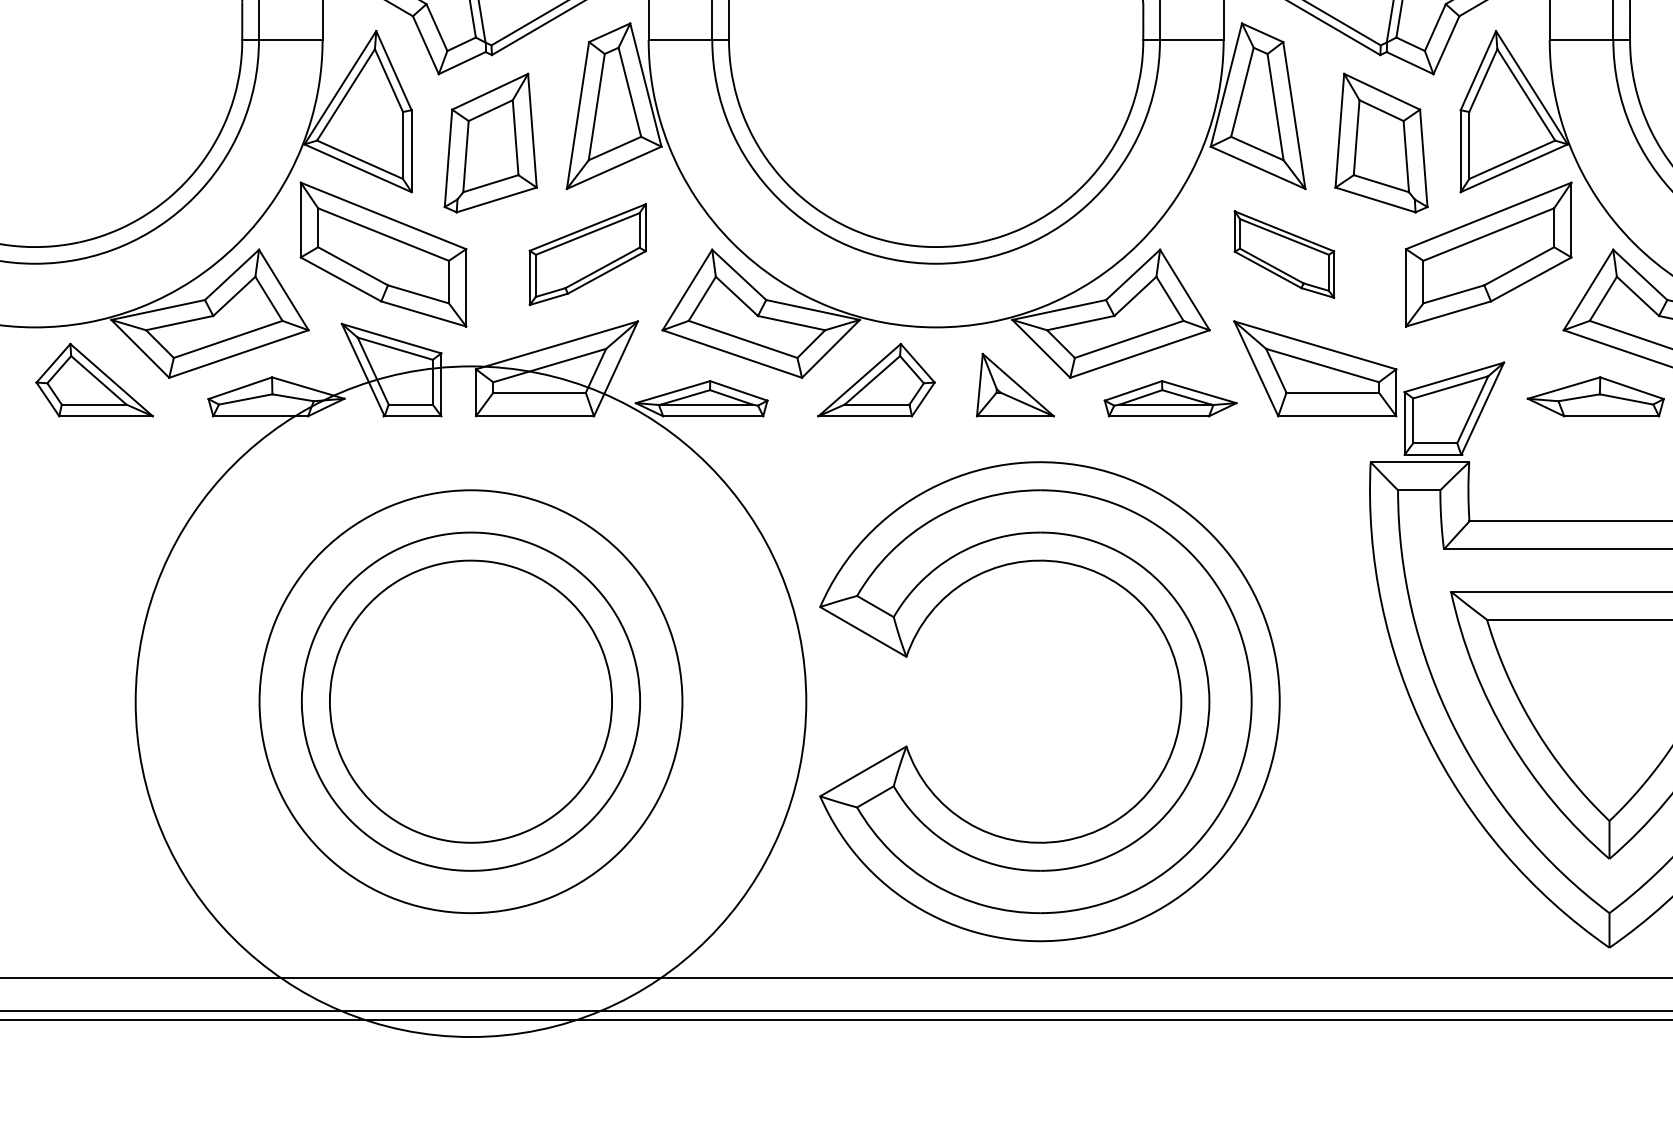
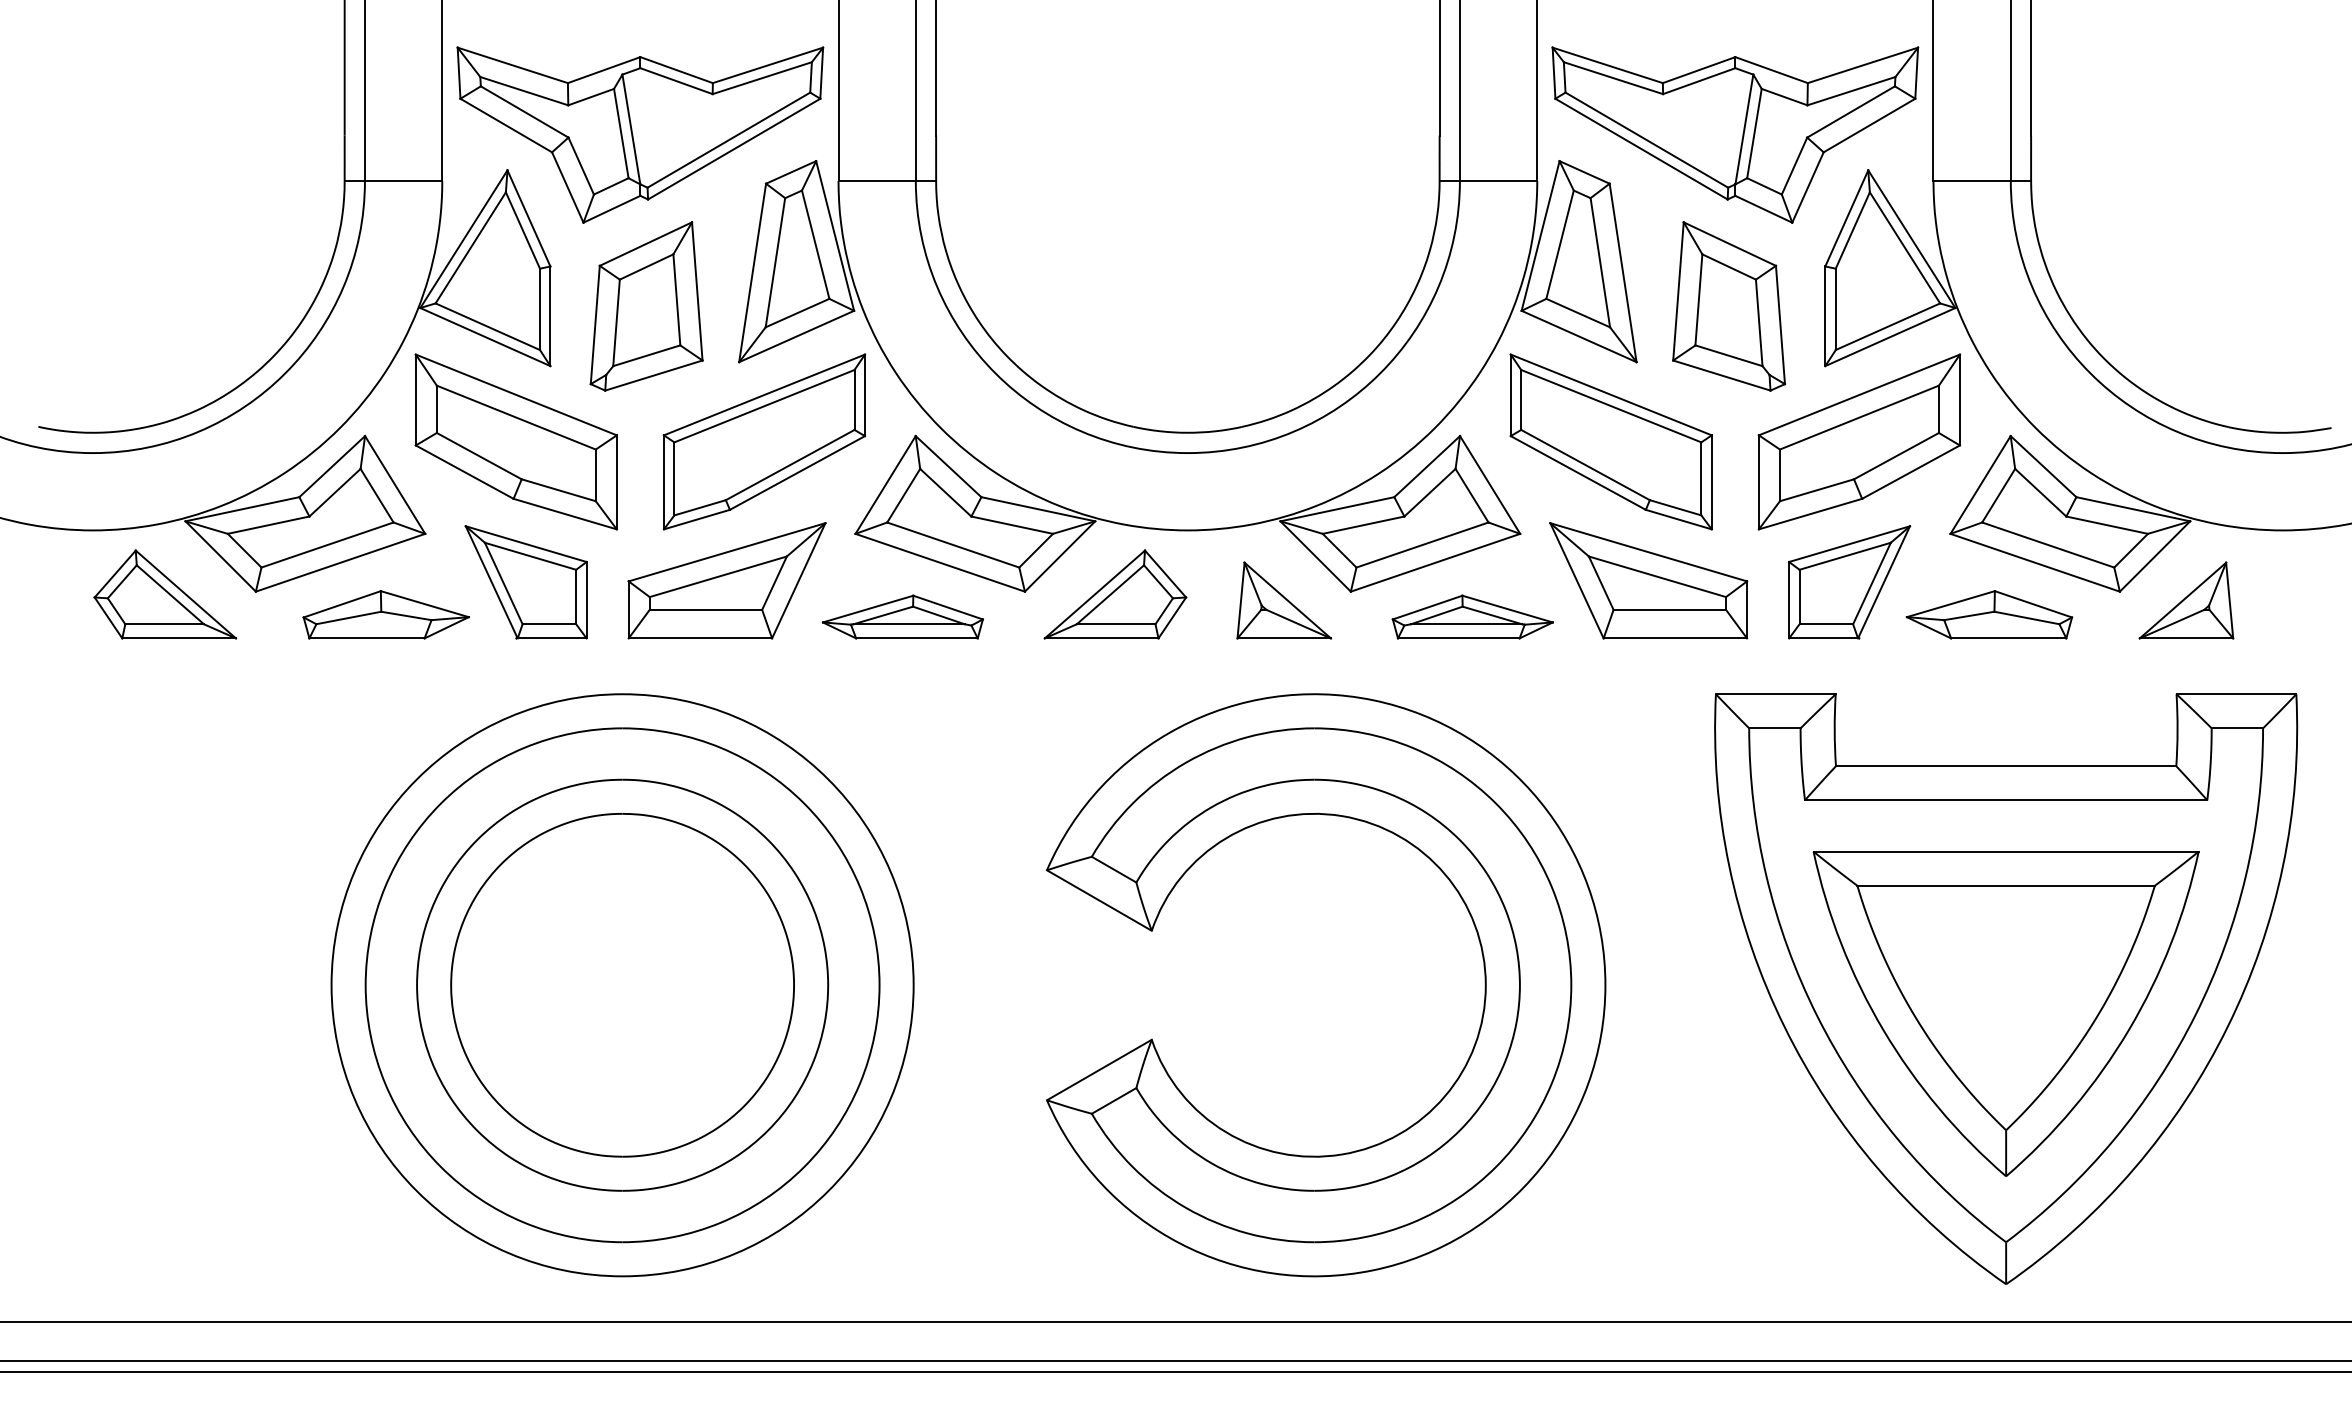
part: (587, 254) -> (764, 441), size x1.43
part: (1283, 254) -> (1610, 441), size x1.67
part: (1454, 408) -> (1849, 582), moved
circle: (470, 701) -> (622, 985), size x0.71

